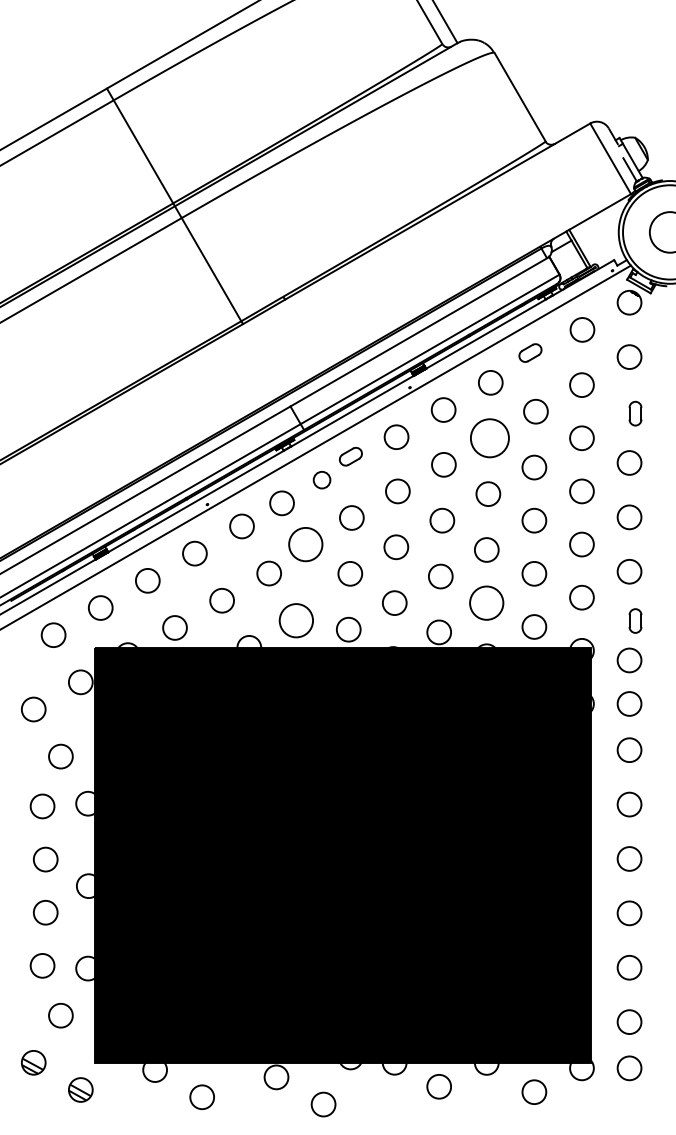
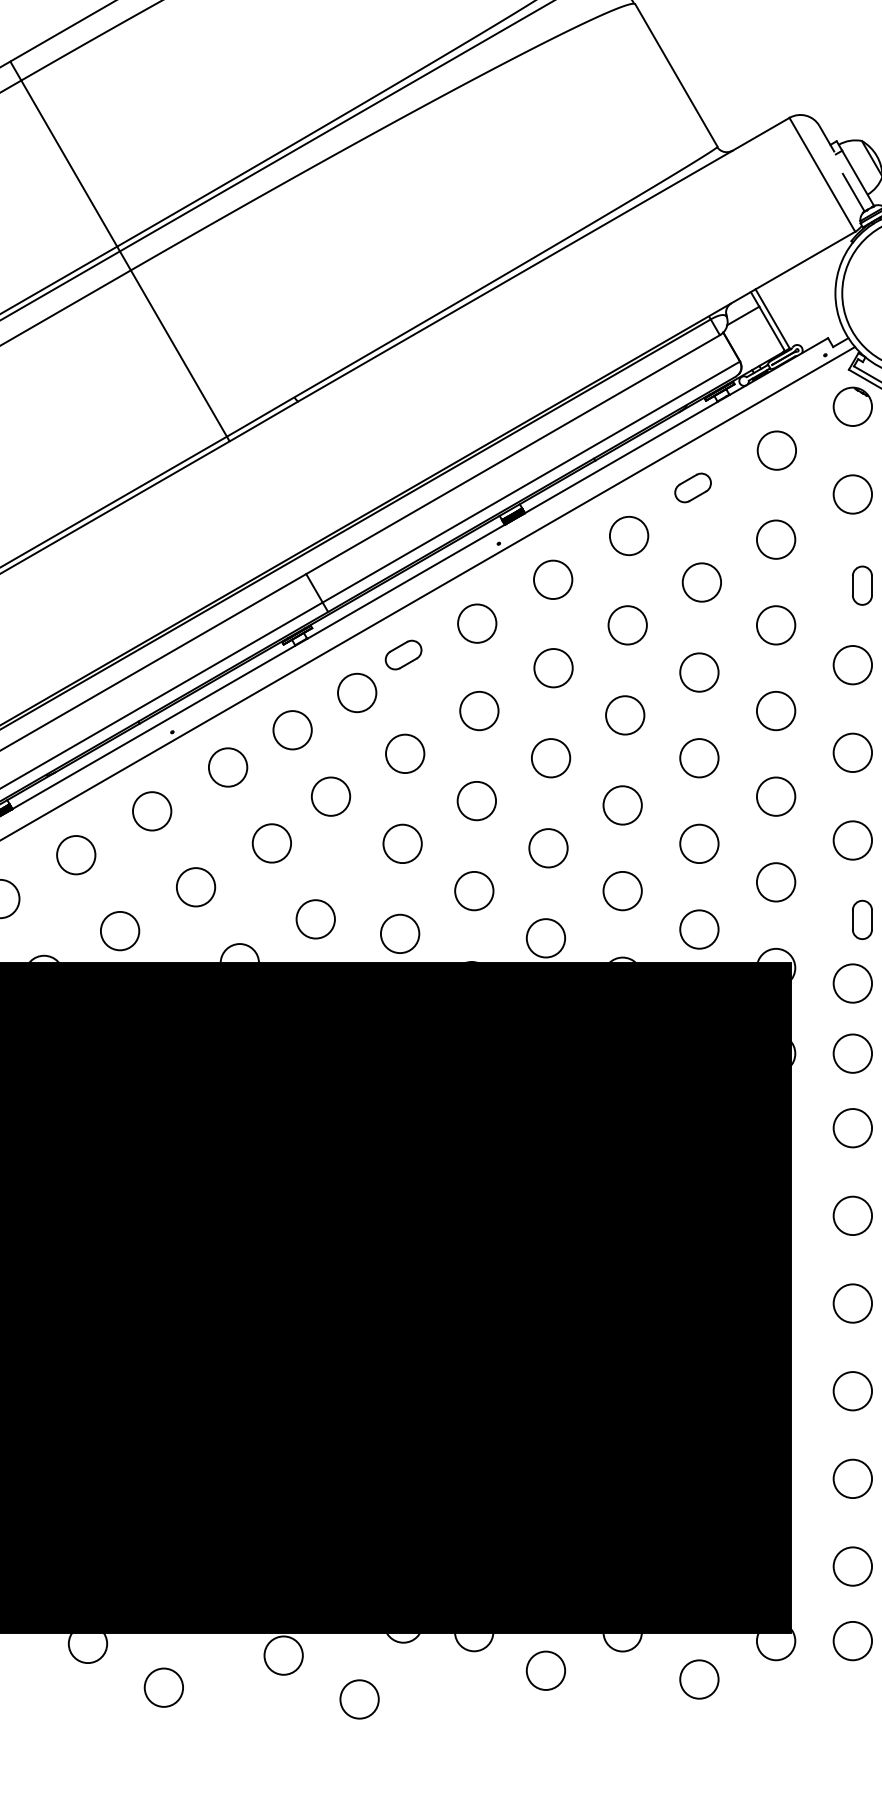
circle: (489, 438) -> (627, 625), size x0.62
circle: (321, 479) -> (356, 691), size x1.43
circle: (305, 544) -> (330, 796), size x0.71
circle: (486, 602) -> (622, 890), size x0.71
circle: (296, 620) -> (315, 919), size x0.71

